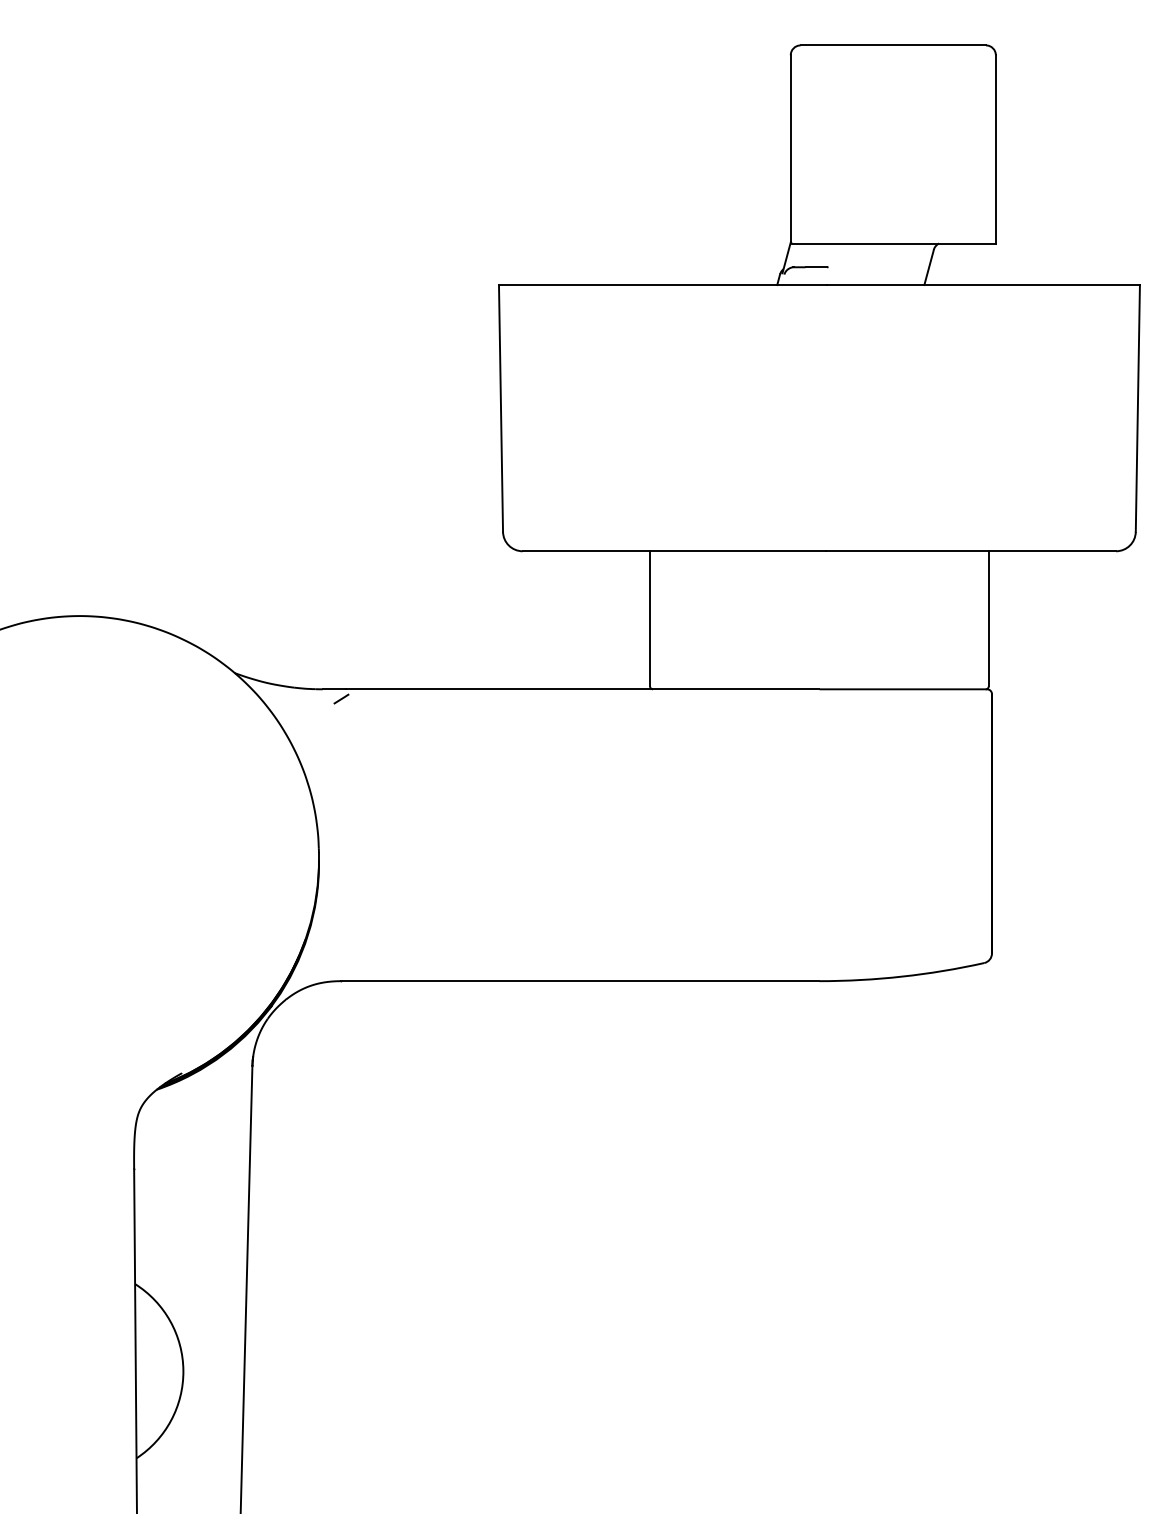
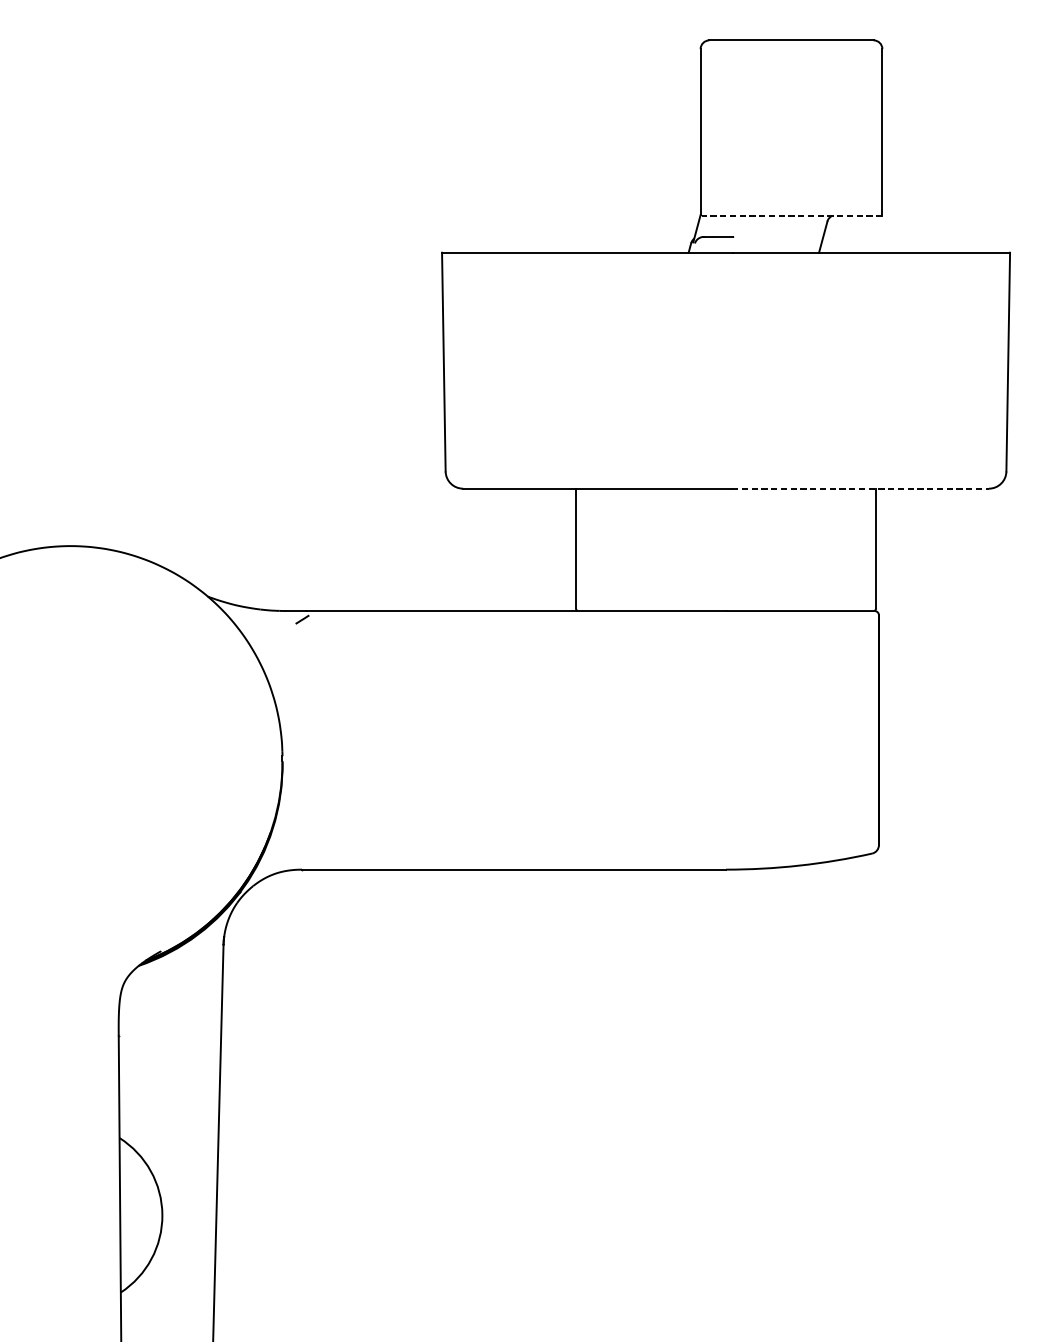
line: (893, 243) -> (791, 215), solid -> dashed
line: (971, 551) -> (860, 488), solid -> dashed

